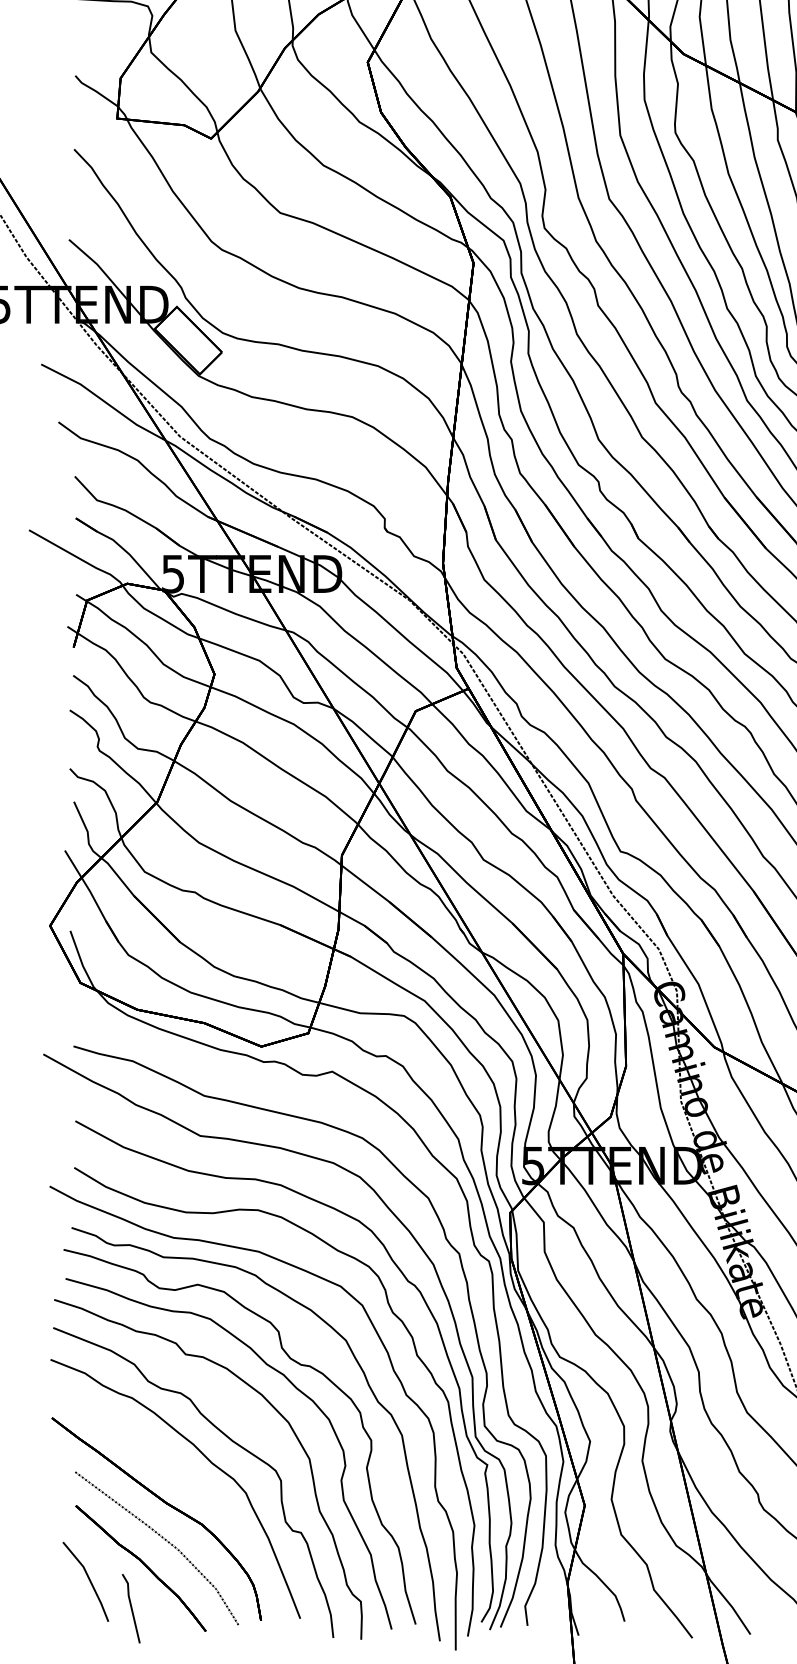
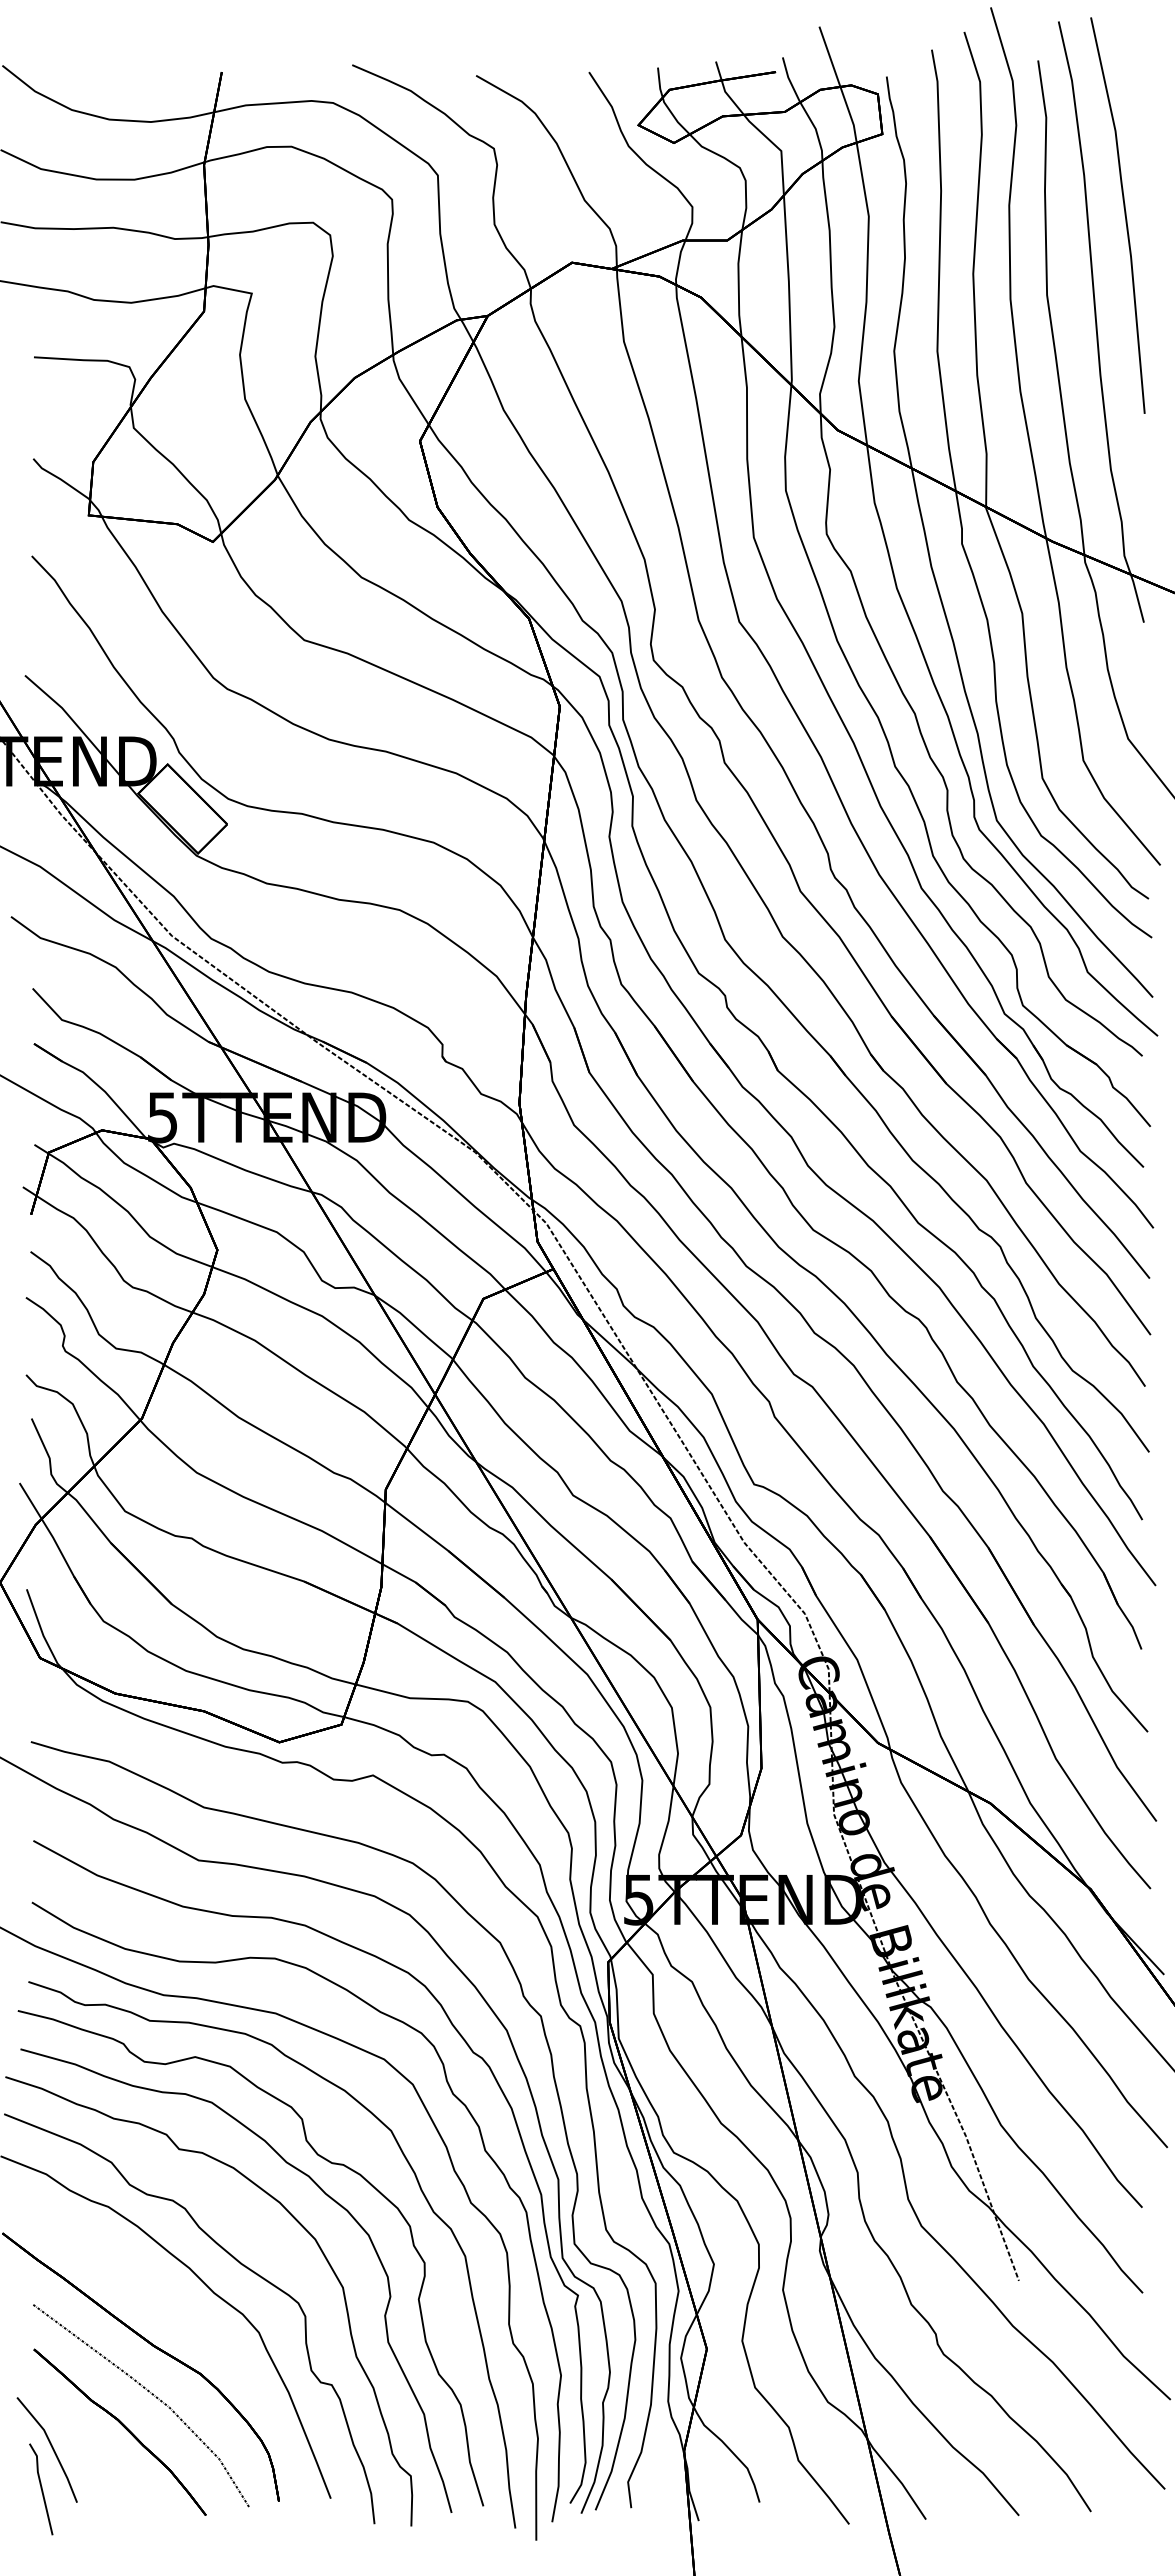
line: (131, 1608) -> (41, 2489), moved

